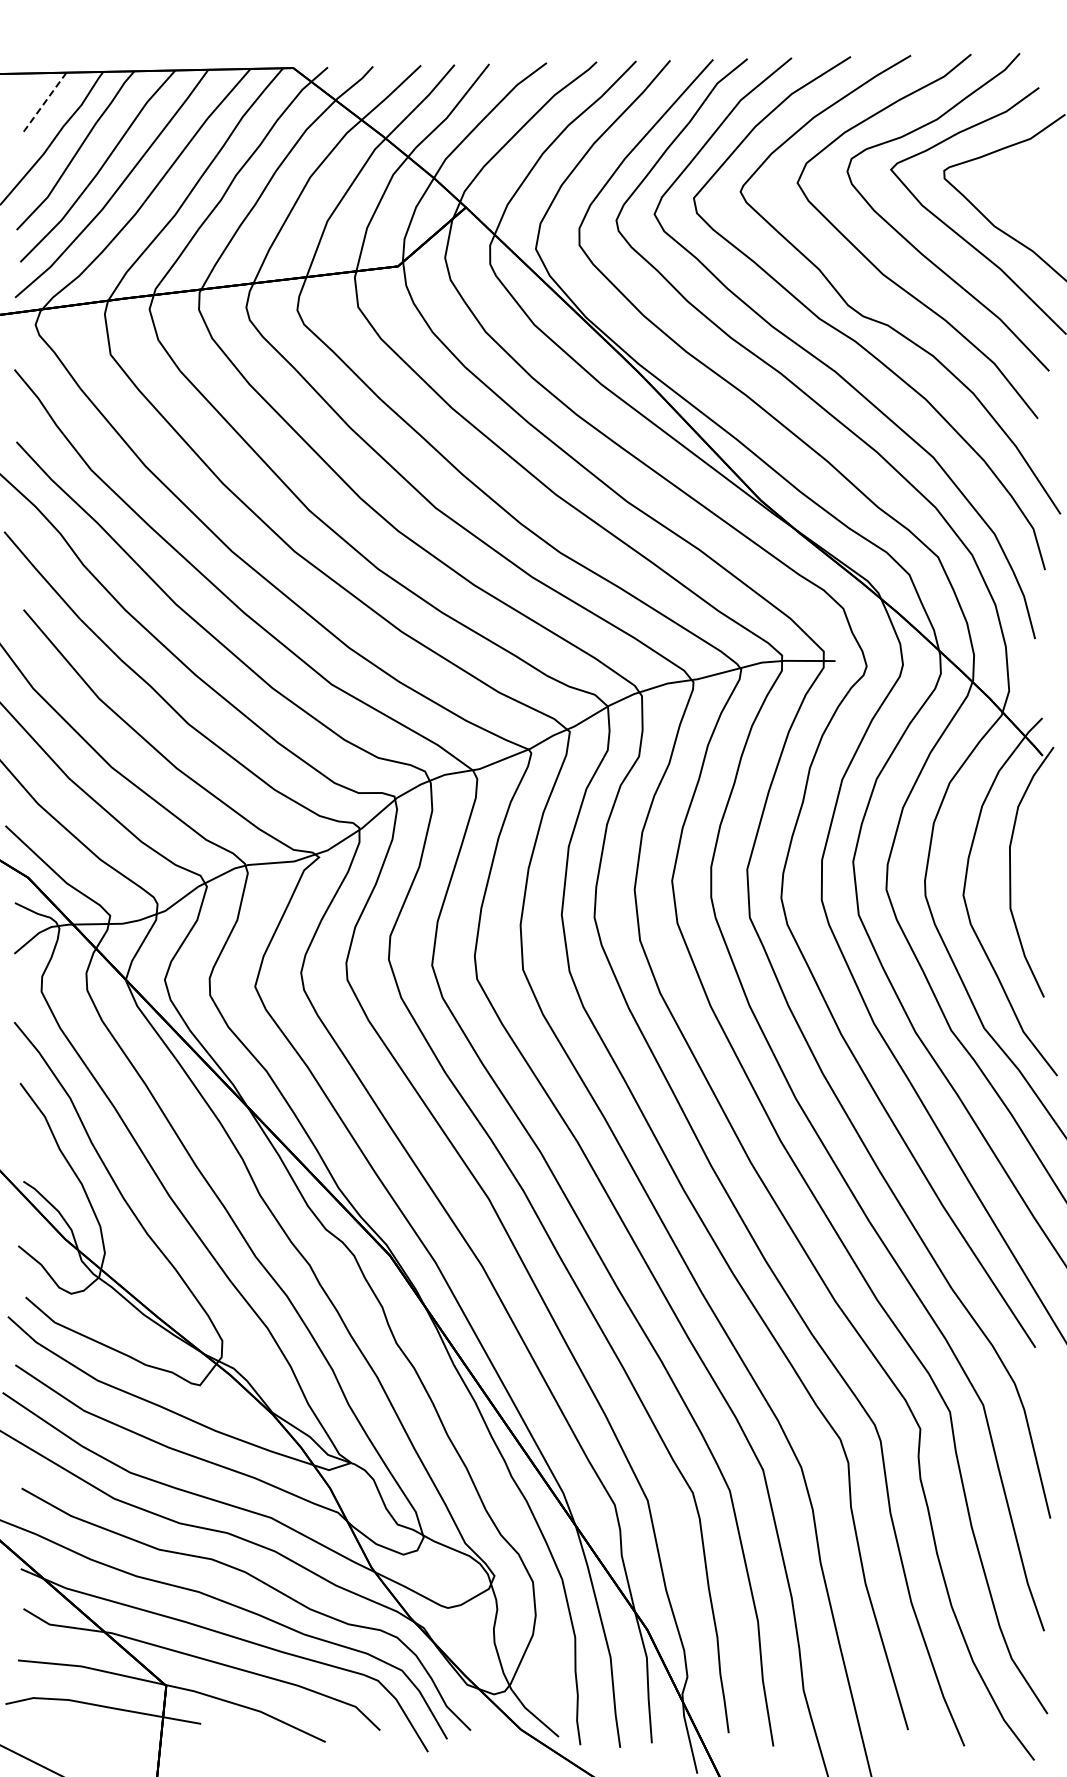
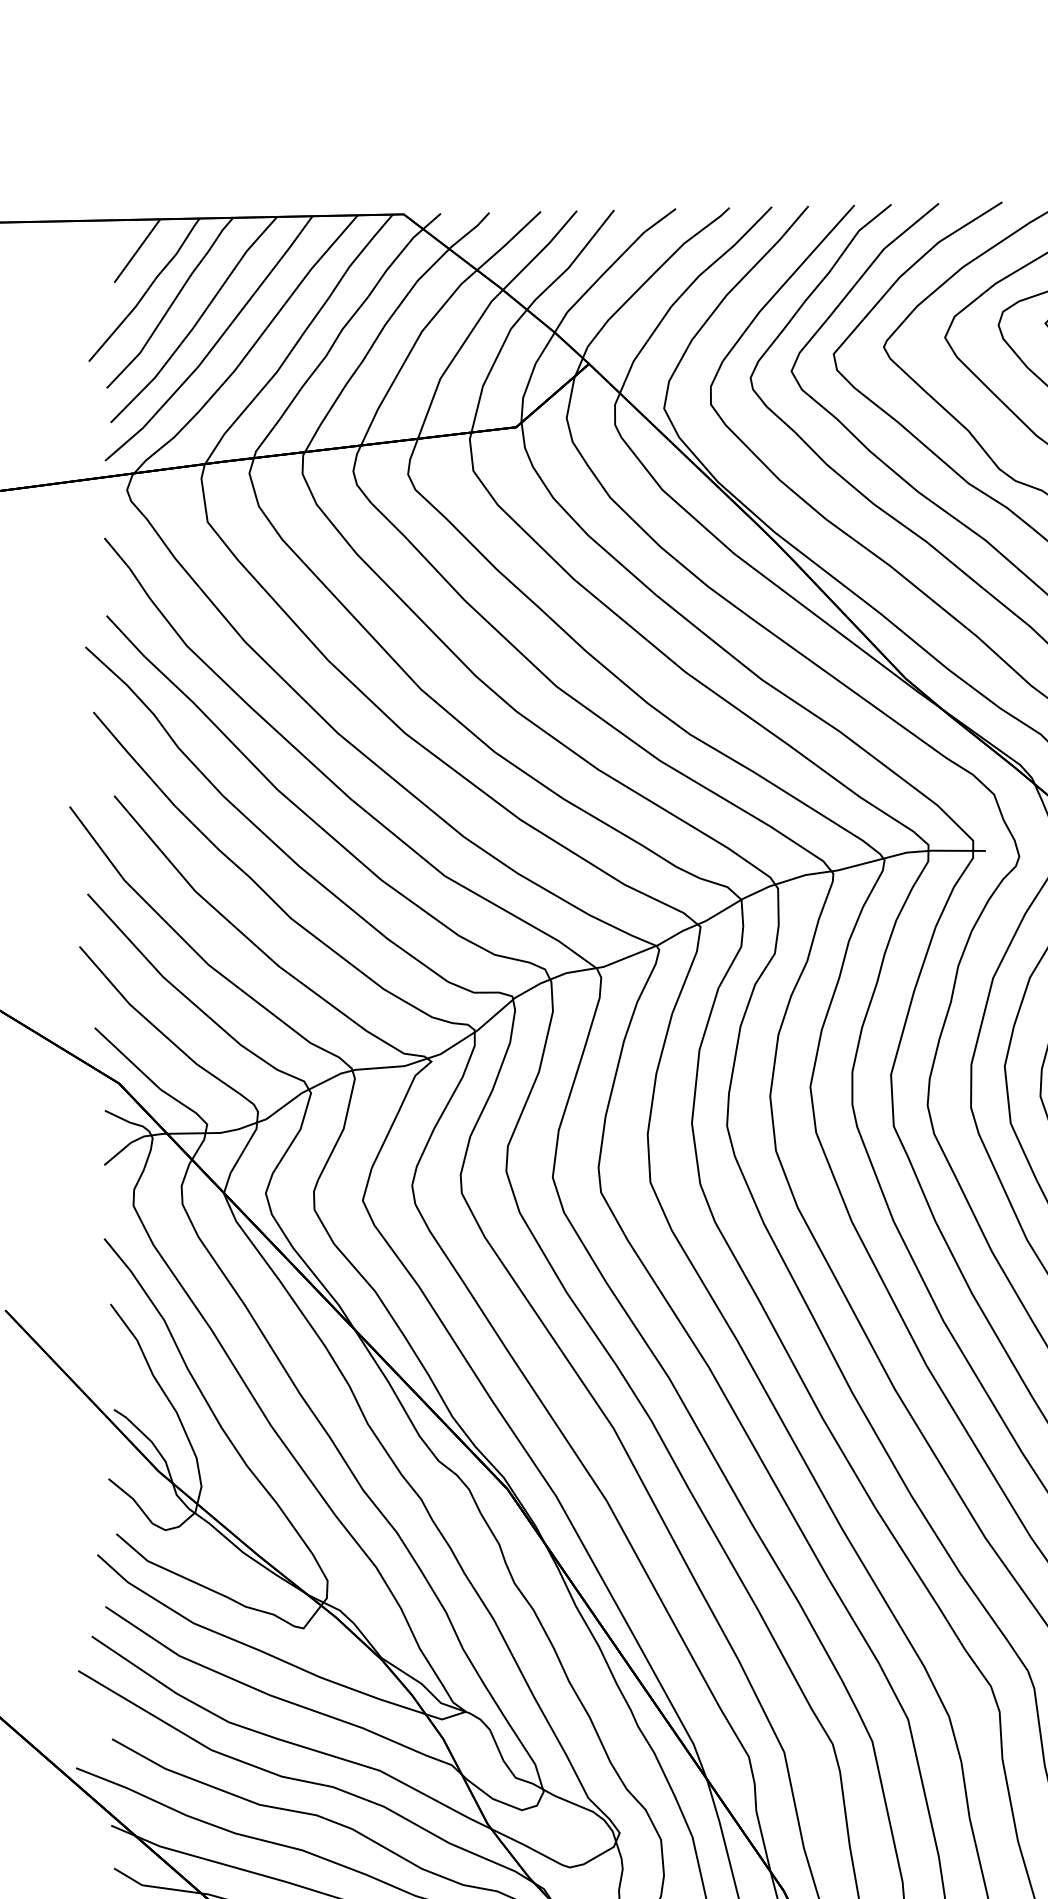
line: (44, 102) -> (136, 251), dashed -> solid

